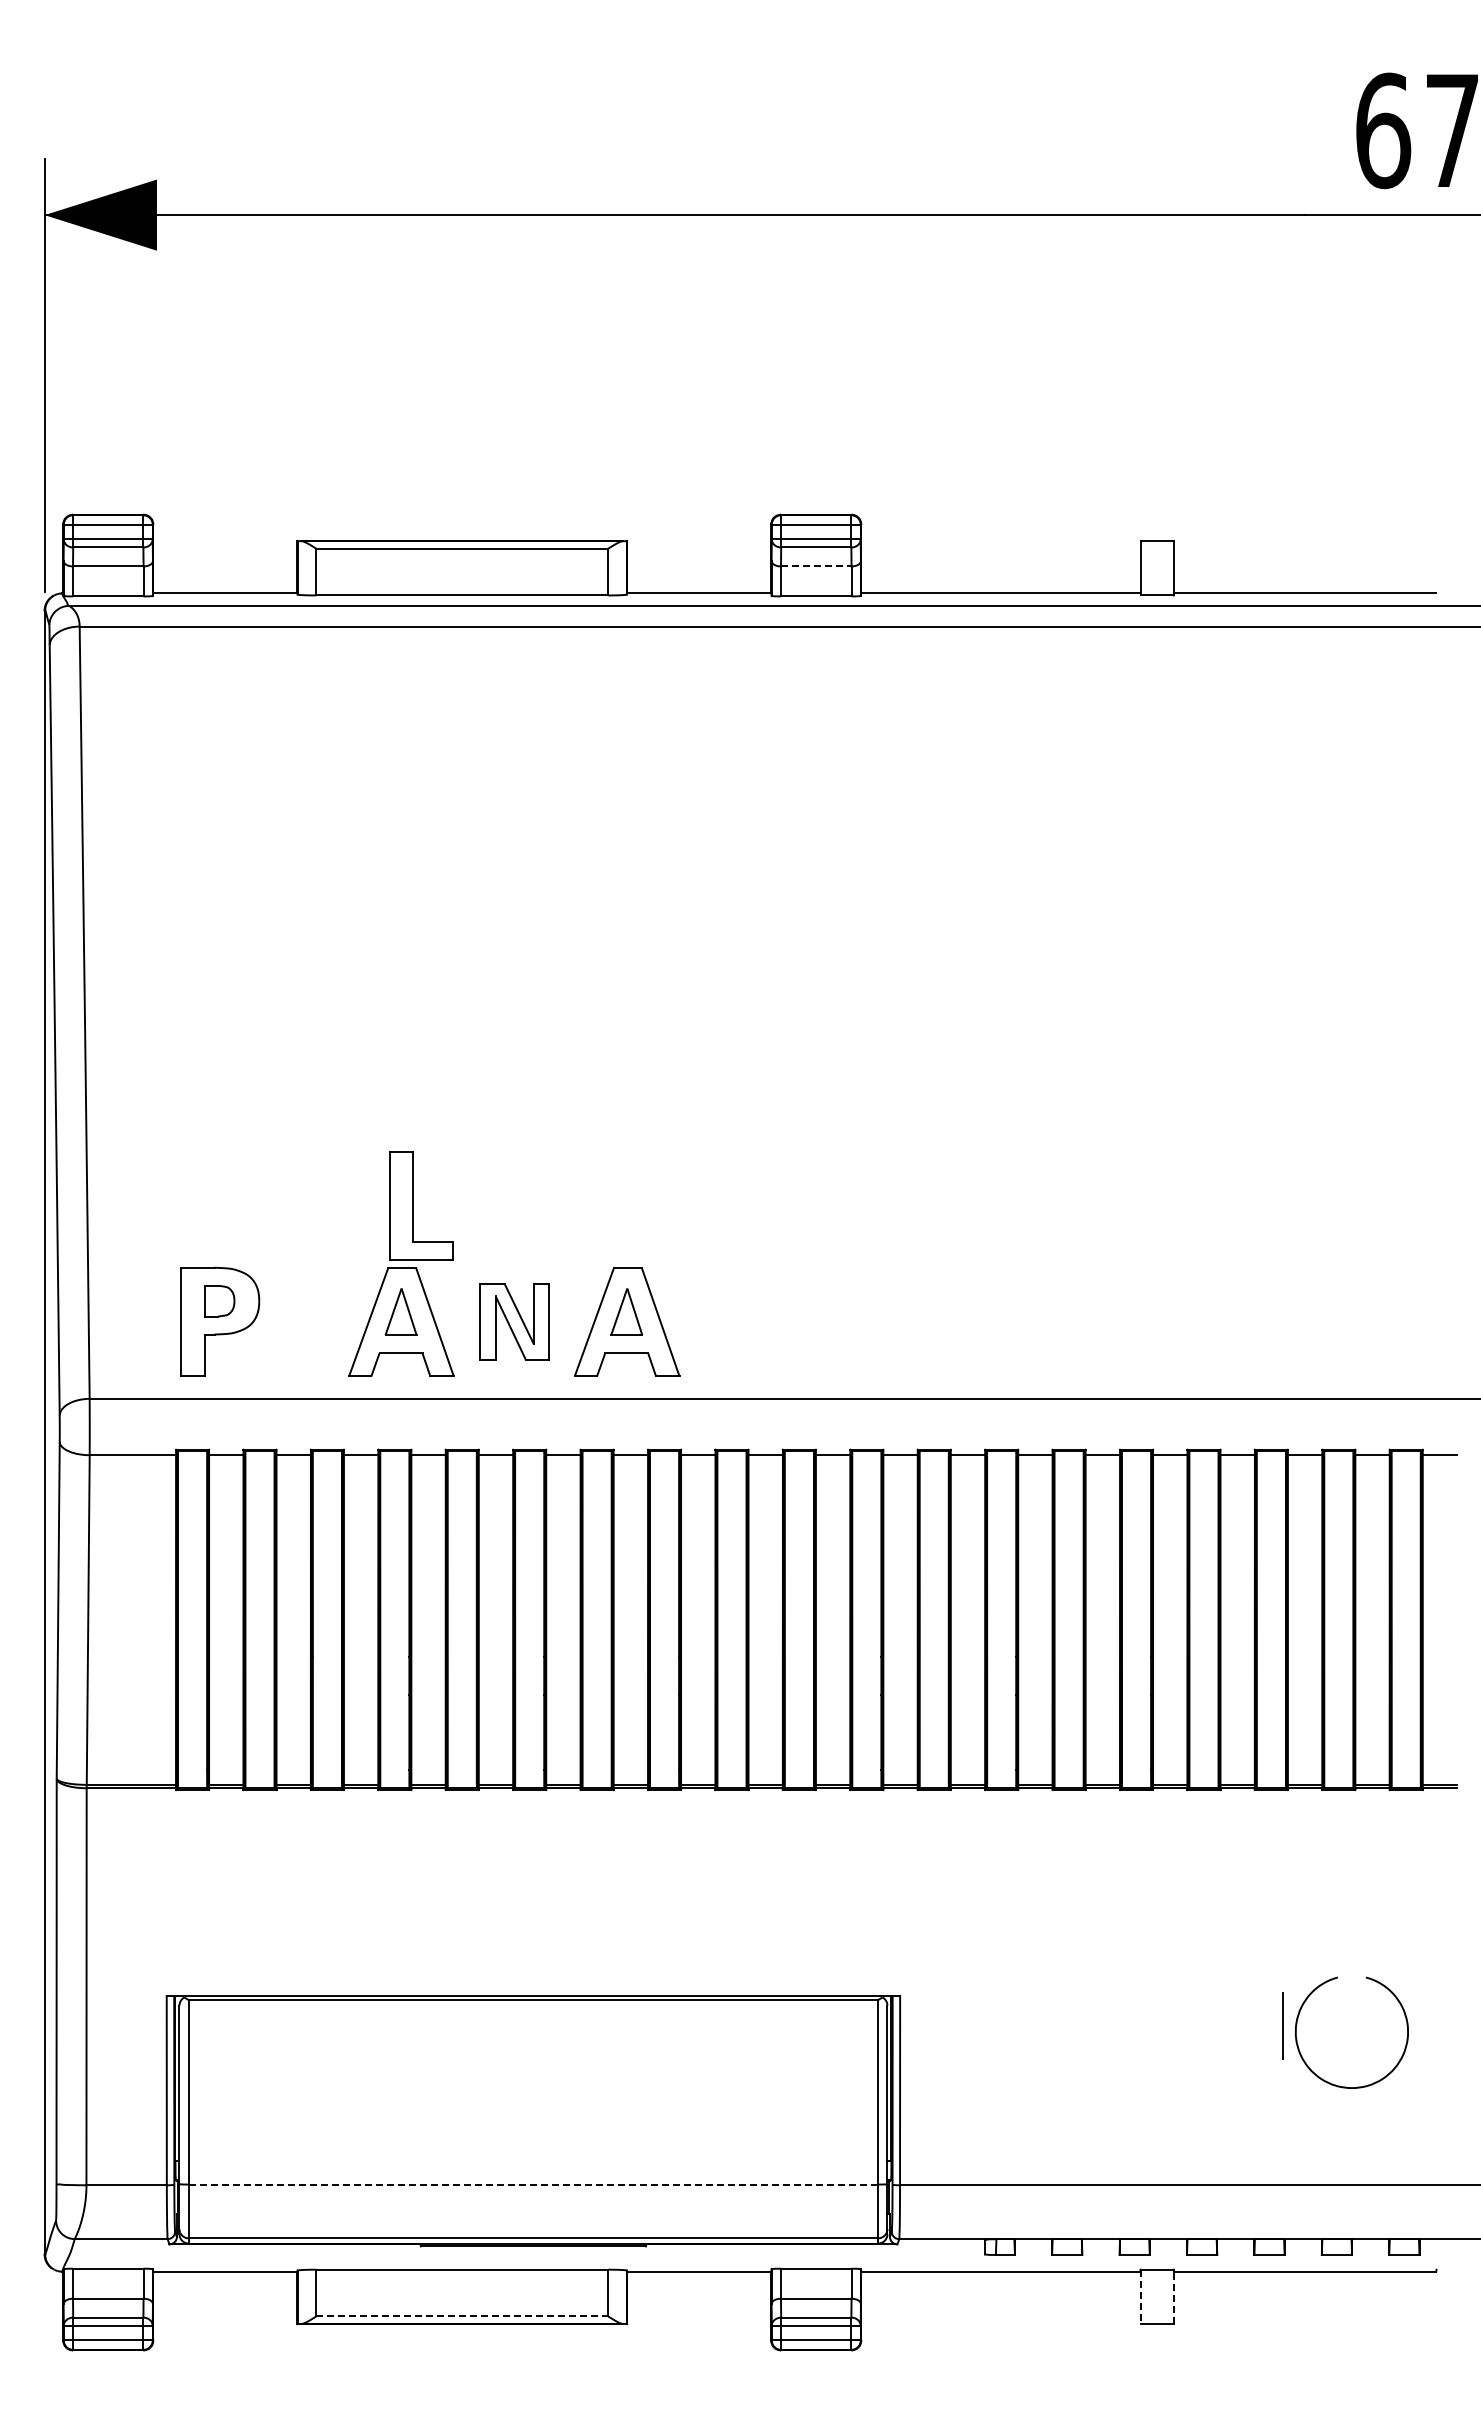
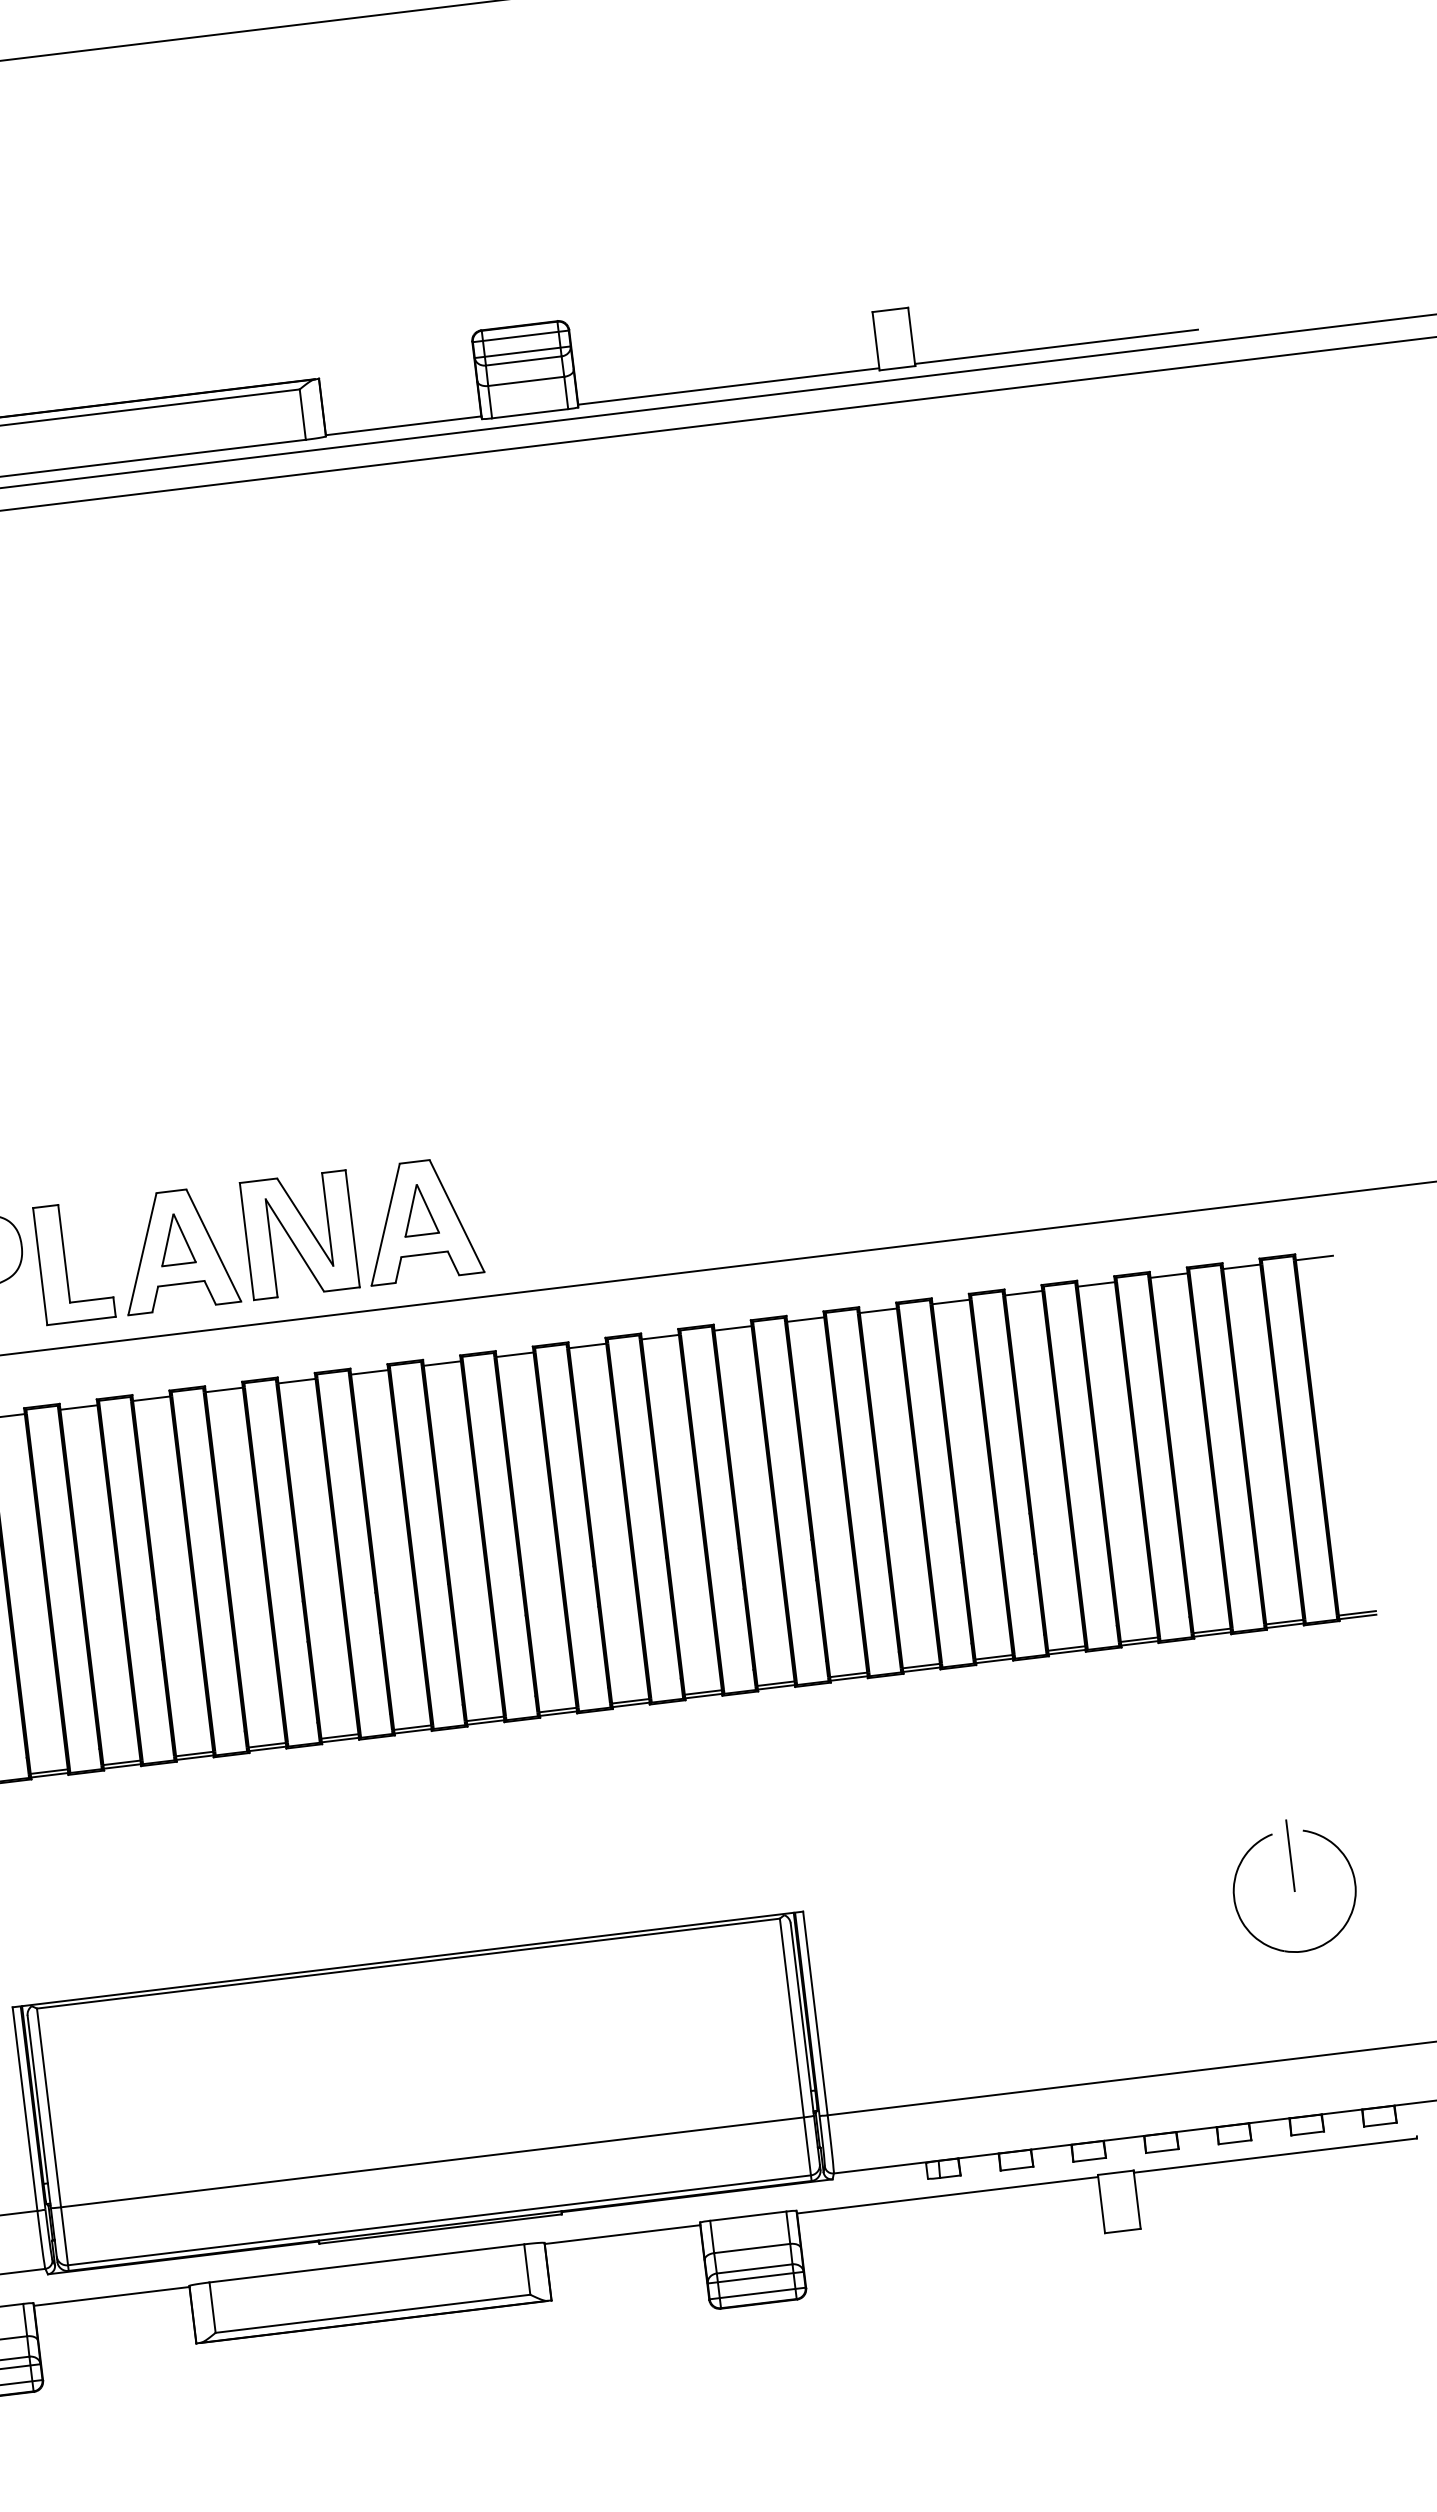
line: (816, 566) -> (526, 381), dashed -> solid
part: (413, 1205) -> (65, 1262), moved
part: (514, 1321) -> (299, 1234), size x1.43
line: (1282, 2025) -> (1289, 1855), moved
line: (533, 2184) -> (432, 2162), dashed -> solid
line: (1173, 2296) -> (1136, 2199), dashed -> solid
line: (1140, 2297) -> (1101, 2204), dashed -> solid
line: (462, 2316) -> (373, 2313), dashed -> solid

